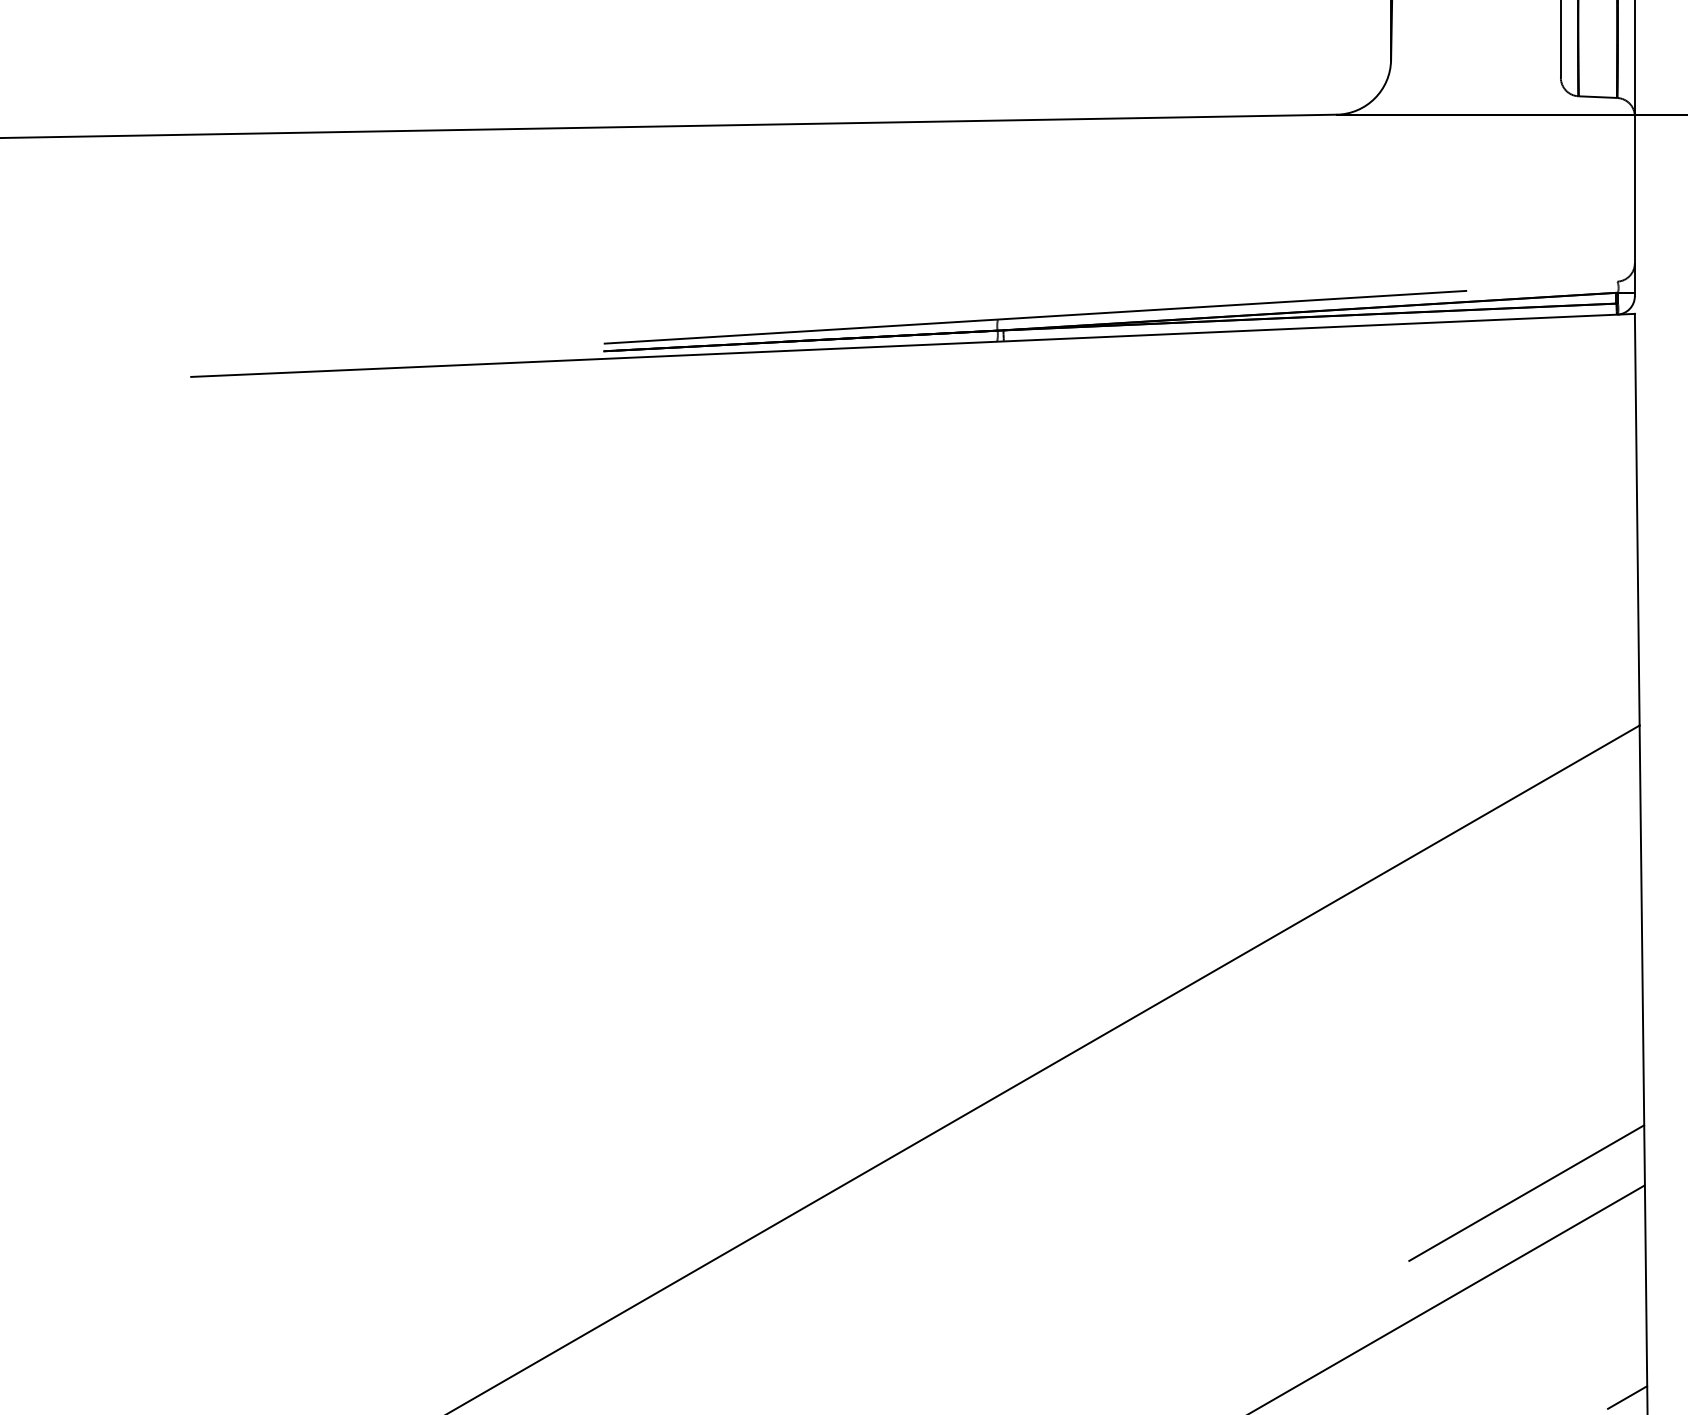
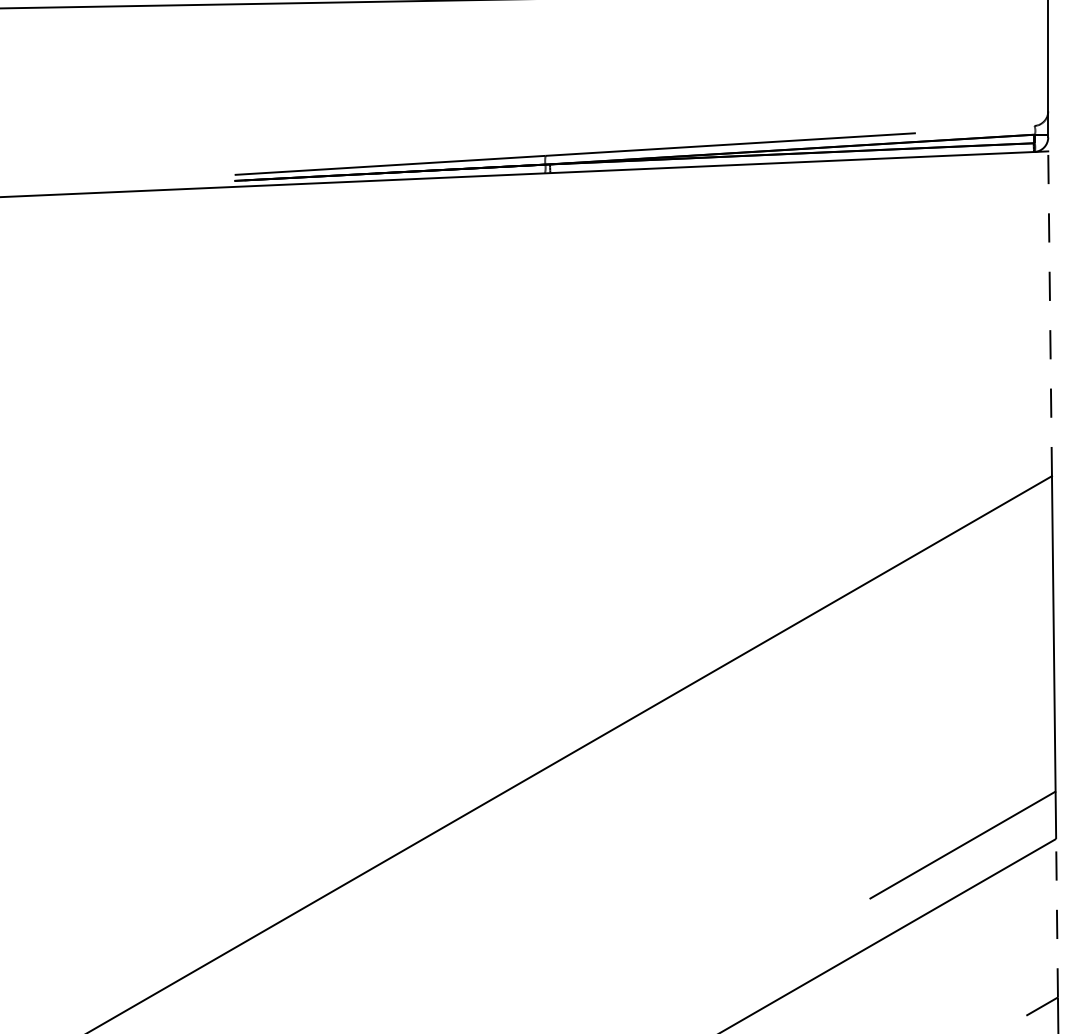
line: (1637, 519) -> (1050, 313), solid -> dashed
line: (1646, 1285) -> (1057, 917), solid -> dashed

